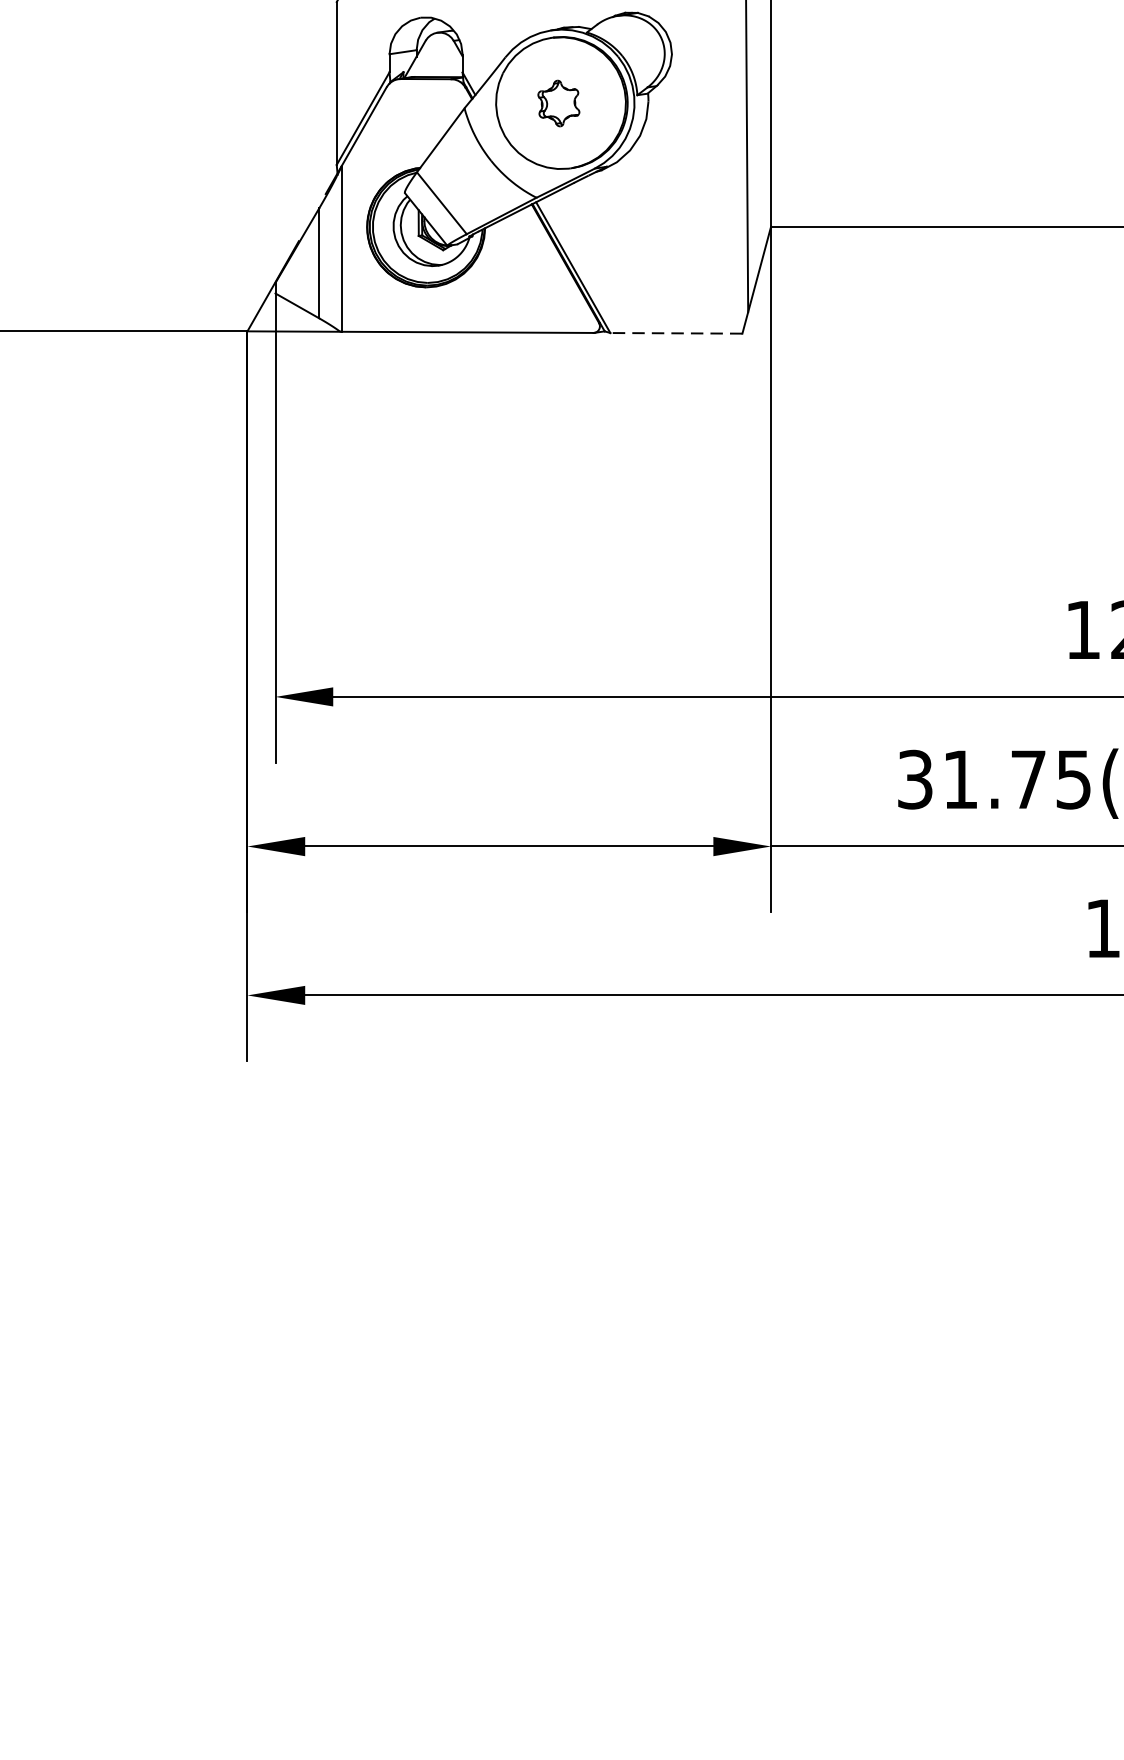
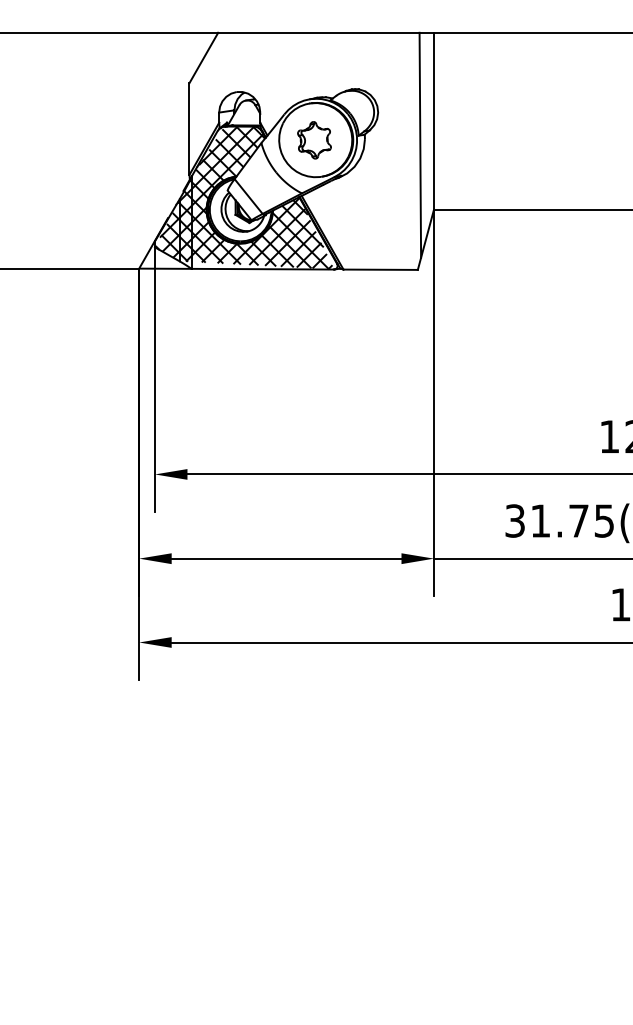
part: (558, 103) -> (314, 140), size x1.43
hatch: (434, 205) -> (244, 197), added
line: (676, 332) -> (380, 269), dashed -> solid

